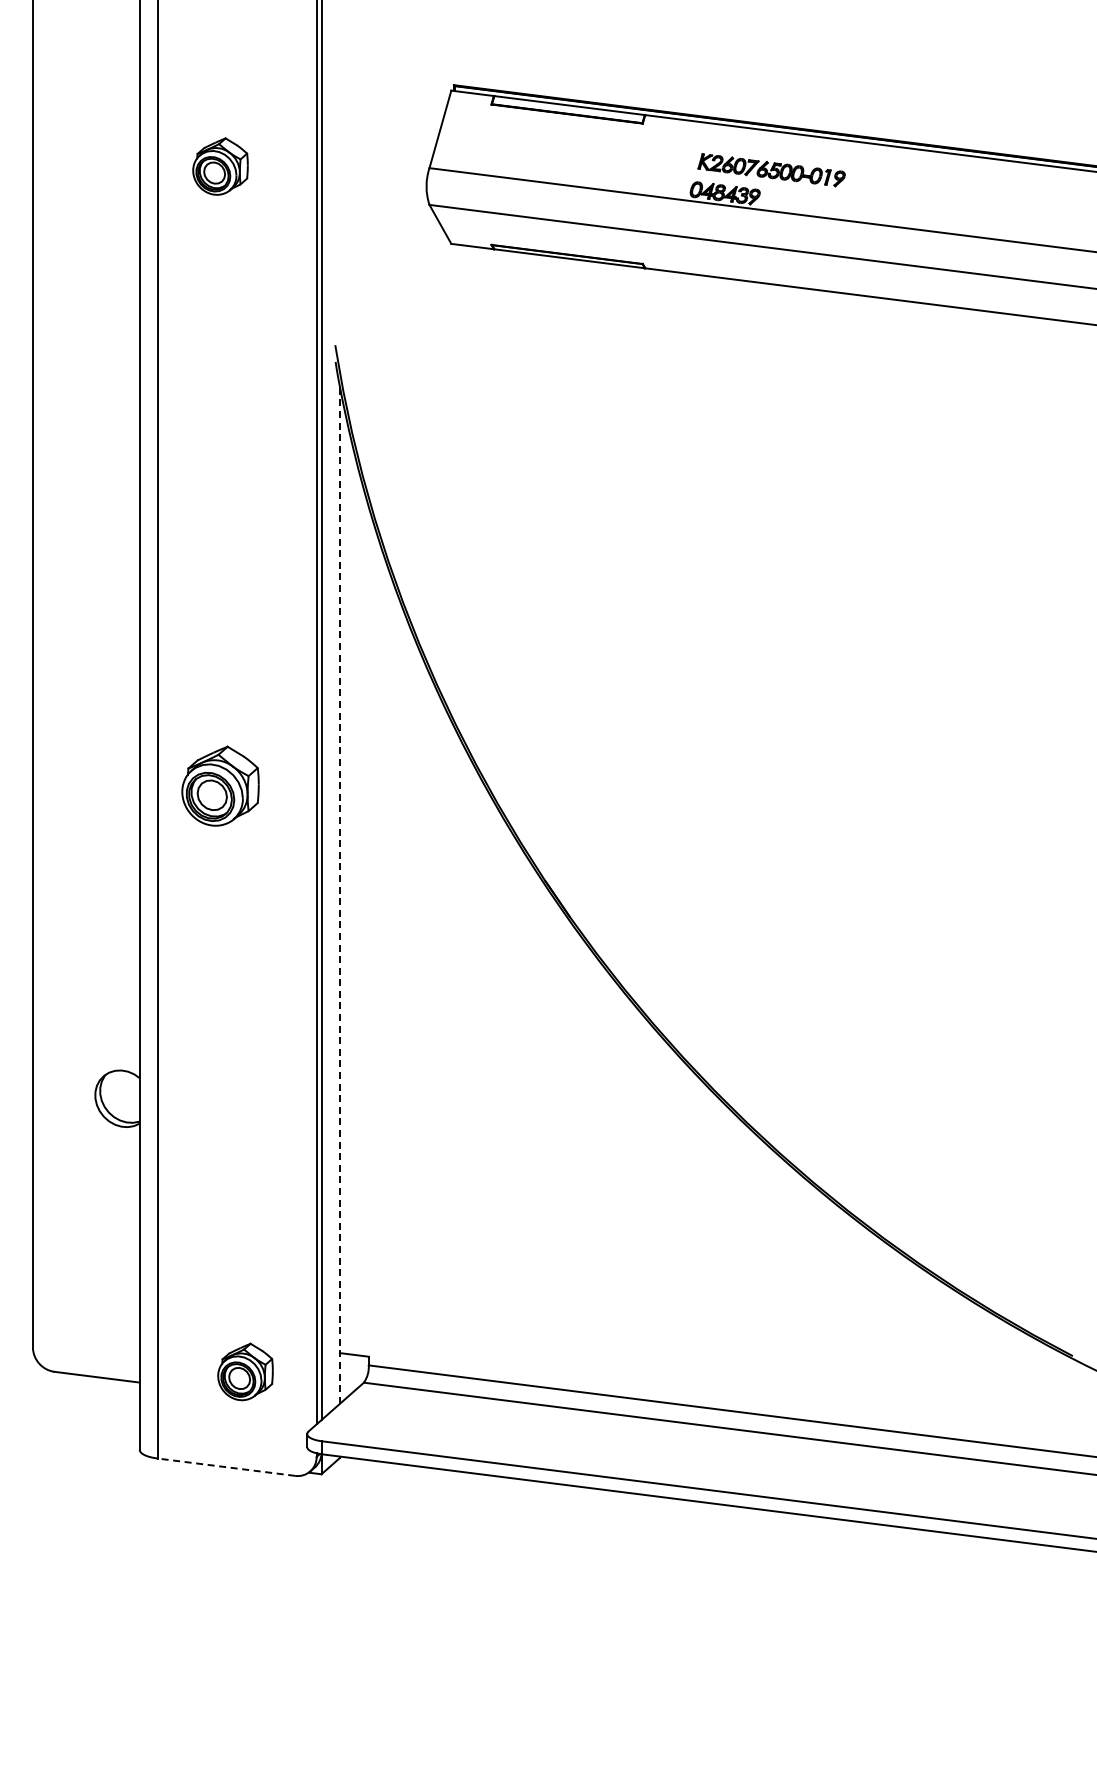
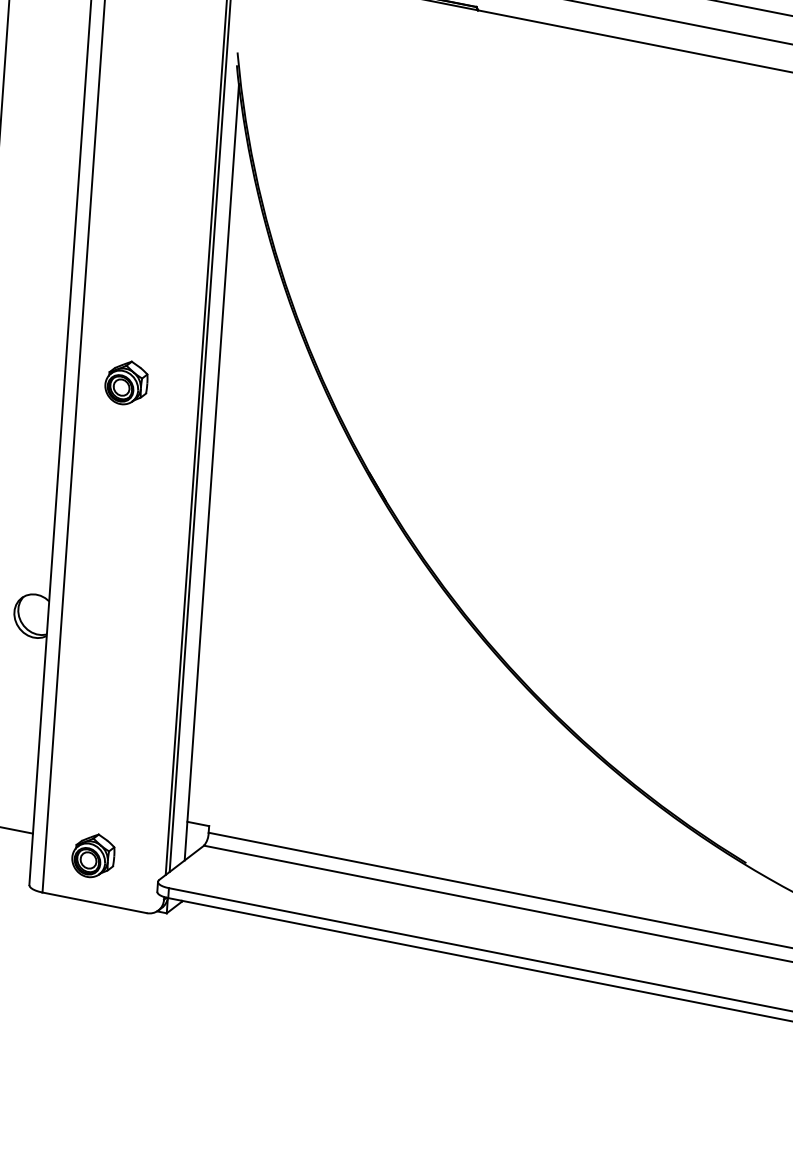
part: (220, 786) -> (126, 383), size x0.71
line: (340, 894) -> (212, 471), dashed -> solid
part: (245, 1371) -> (93, 855), moved
line: (225, 1467) -> (93, 903), dashed -> solid

